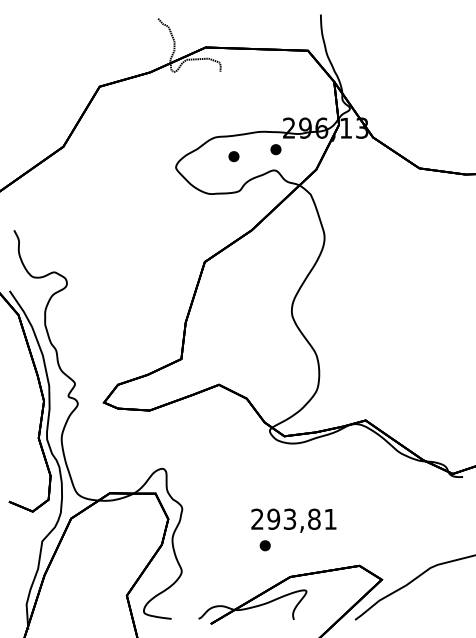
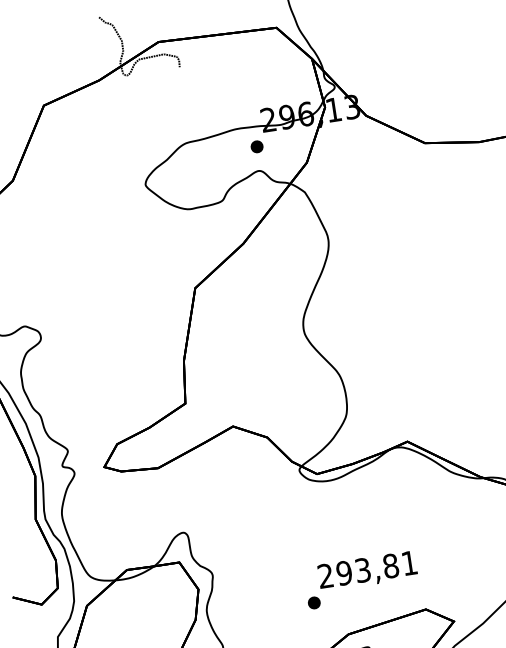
part: (233, 156) -> (209, 162), removed
text: (293, 520) -> (367, 571), moved

